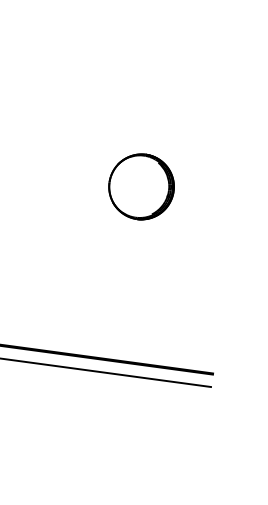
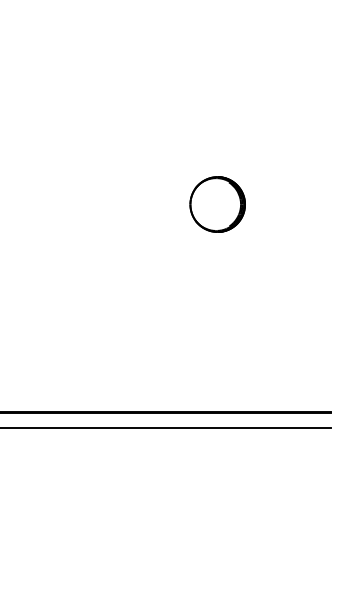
part: (141, 186) -> (217, 204), size x0.71

